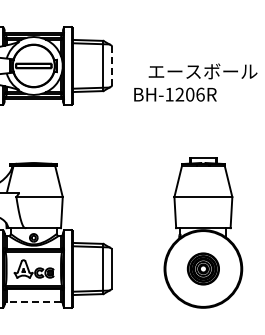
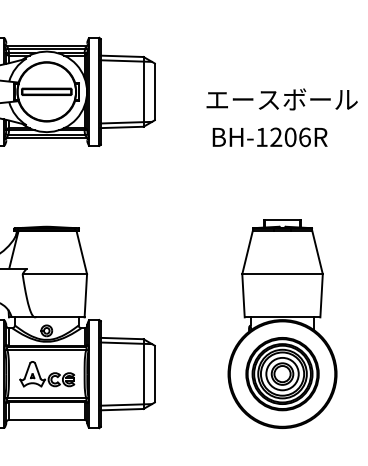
line: (111, 65) -> (154, 91), dashed -> solid
text: (175, 94) -> (270, 137), moved
part: (203, 268) -> (282, 373), size x1.67
line: (33, 302) -> (46, 420), dashed -> solid

